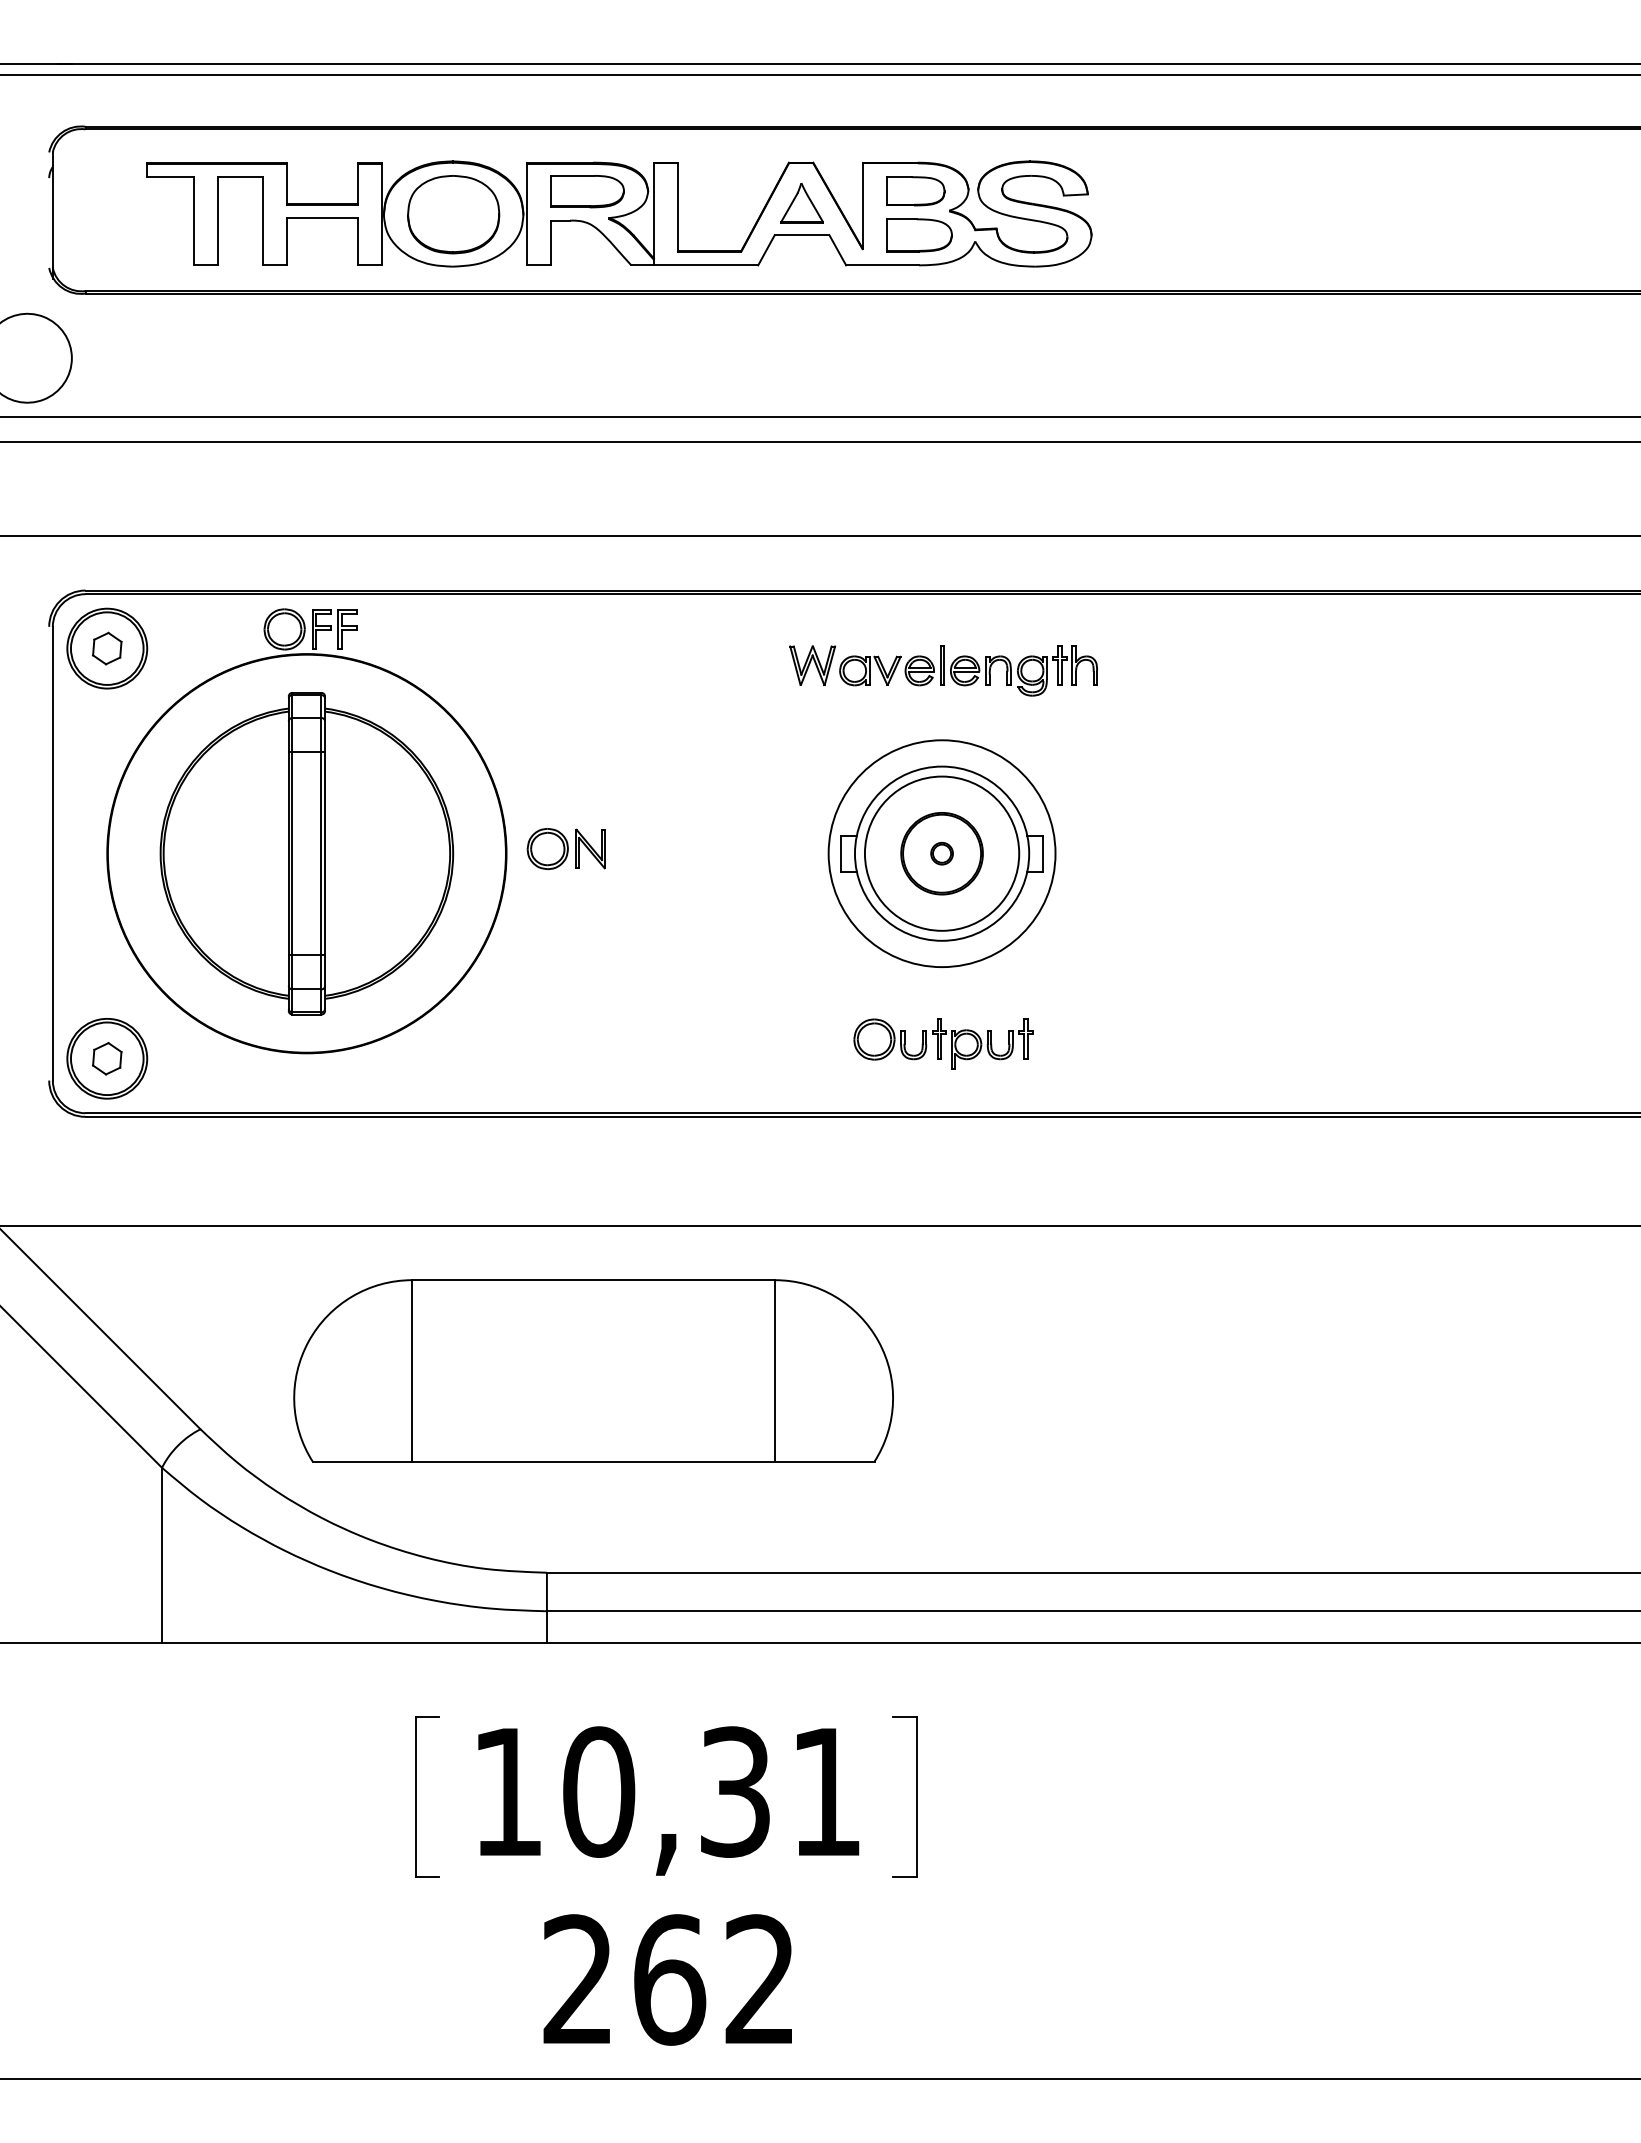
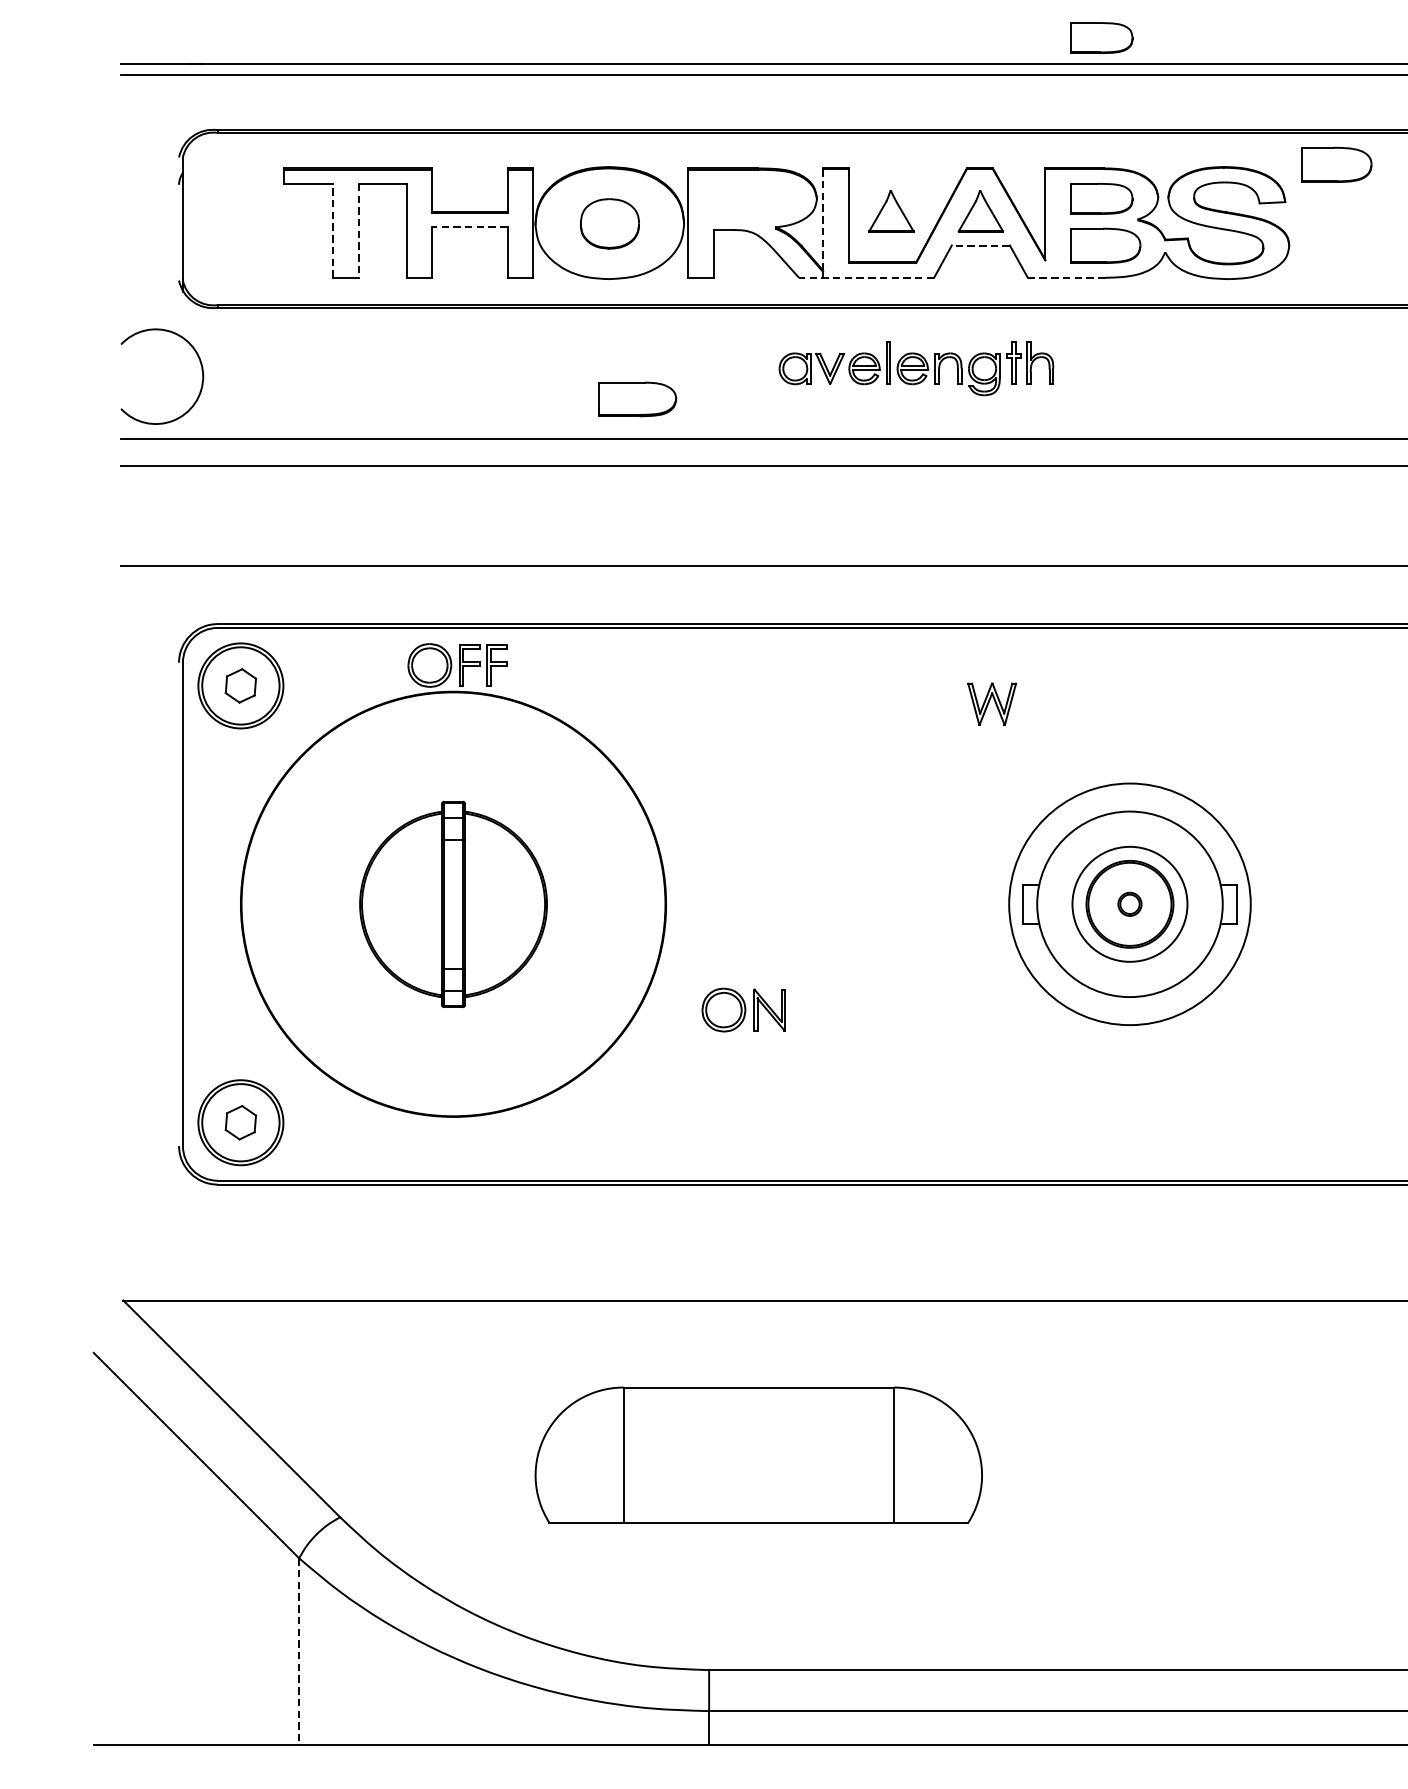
part: (915, 40) -> (1101, 38), added
part: (1136, 159) -> (1337, 165), added
part: (587, 191) -> (637, 399), moved
part: (717, 203) -> (890, 211), added
line: (653, 210) -> (822, 219), solid -> dashed
part: (453, 214) -> (609, 223), size x0.6
line: (321, 217) -> (469, 226), solid -> dashed
line: (193, 220) -> (332, 229), solid -> dashed
line: (218, 221) -> (359, 231), solid -> dashed
line: (801, 235) -> (980, 245), solid -> dashed
line: (694, 265) -> (866, 277), solid -> dashed
line: (882, 265) -> (1066, 277), solid -> dashed
part: (968, 670) -> (916, 368), moved
part: (565, 849) -> (742, 1010), moved
part: (306, 853) -> (453, 904), size x0.6
circle: (941, 853) -> (1129, 904), size x0.7
part: (943, 1043) -> (1131, 1106), removed
part: (593, 1370) -> (758, 1454), size x0.7
line: (161, 1555) -> (298, 1651), solid -> dashed

